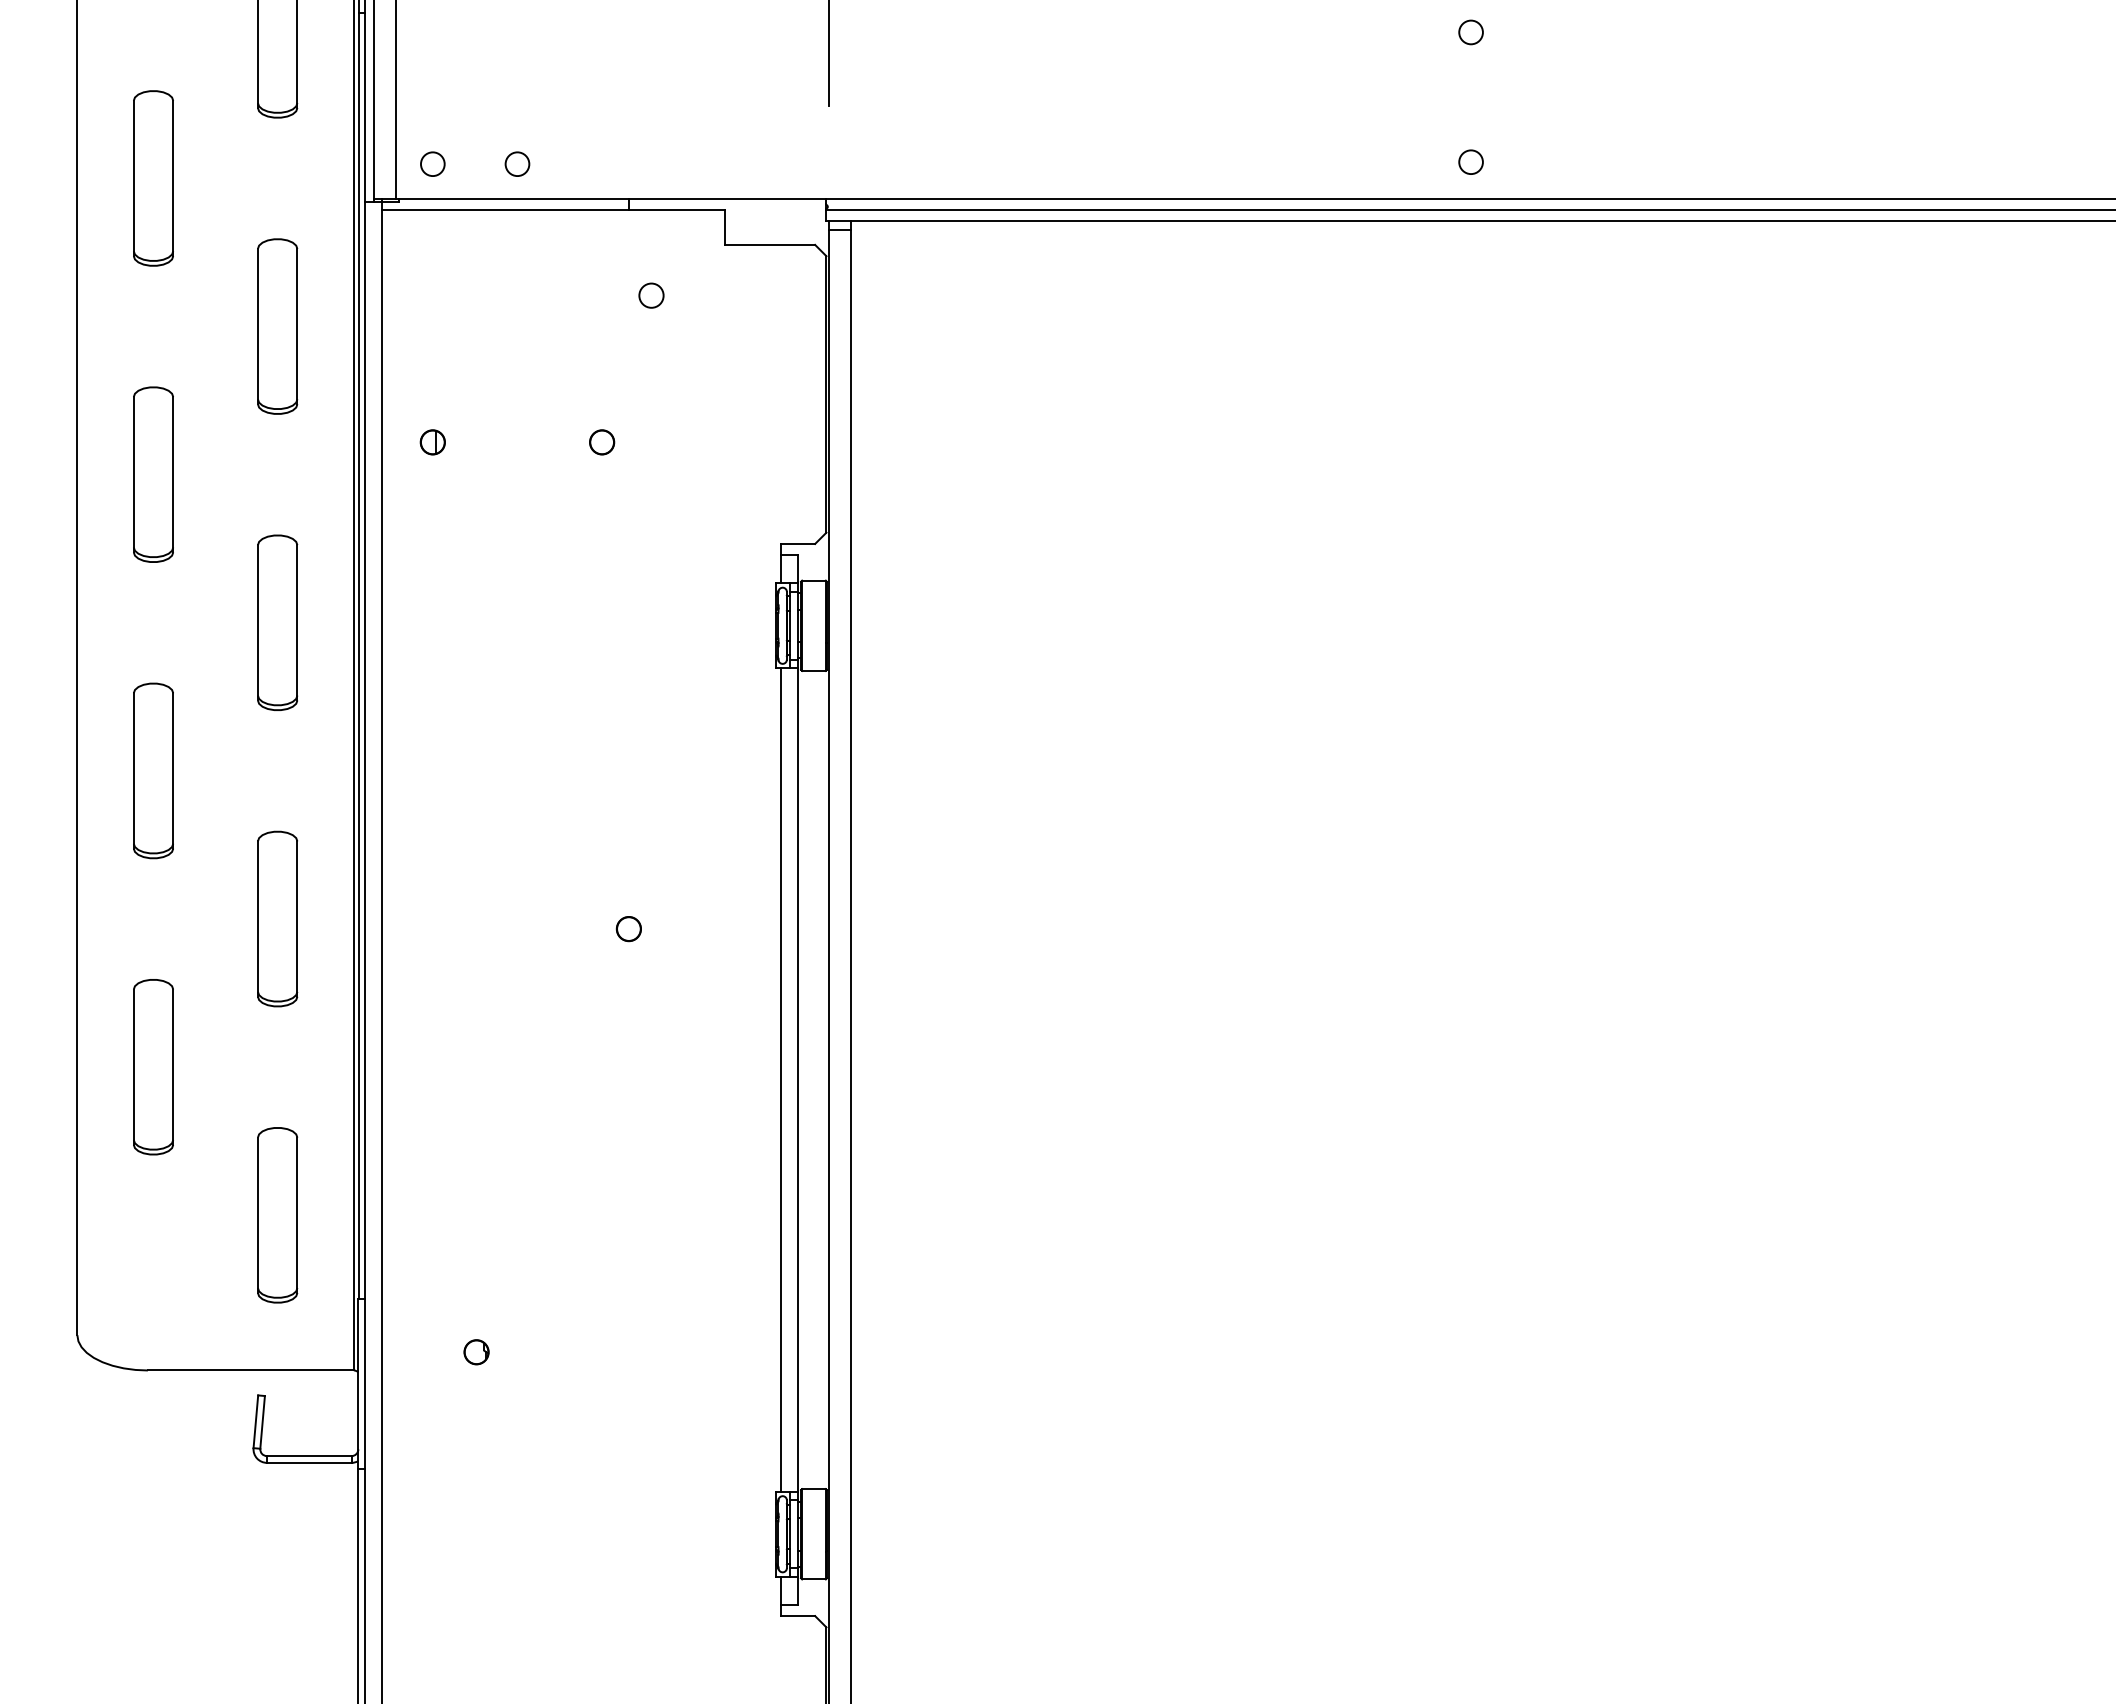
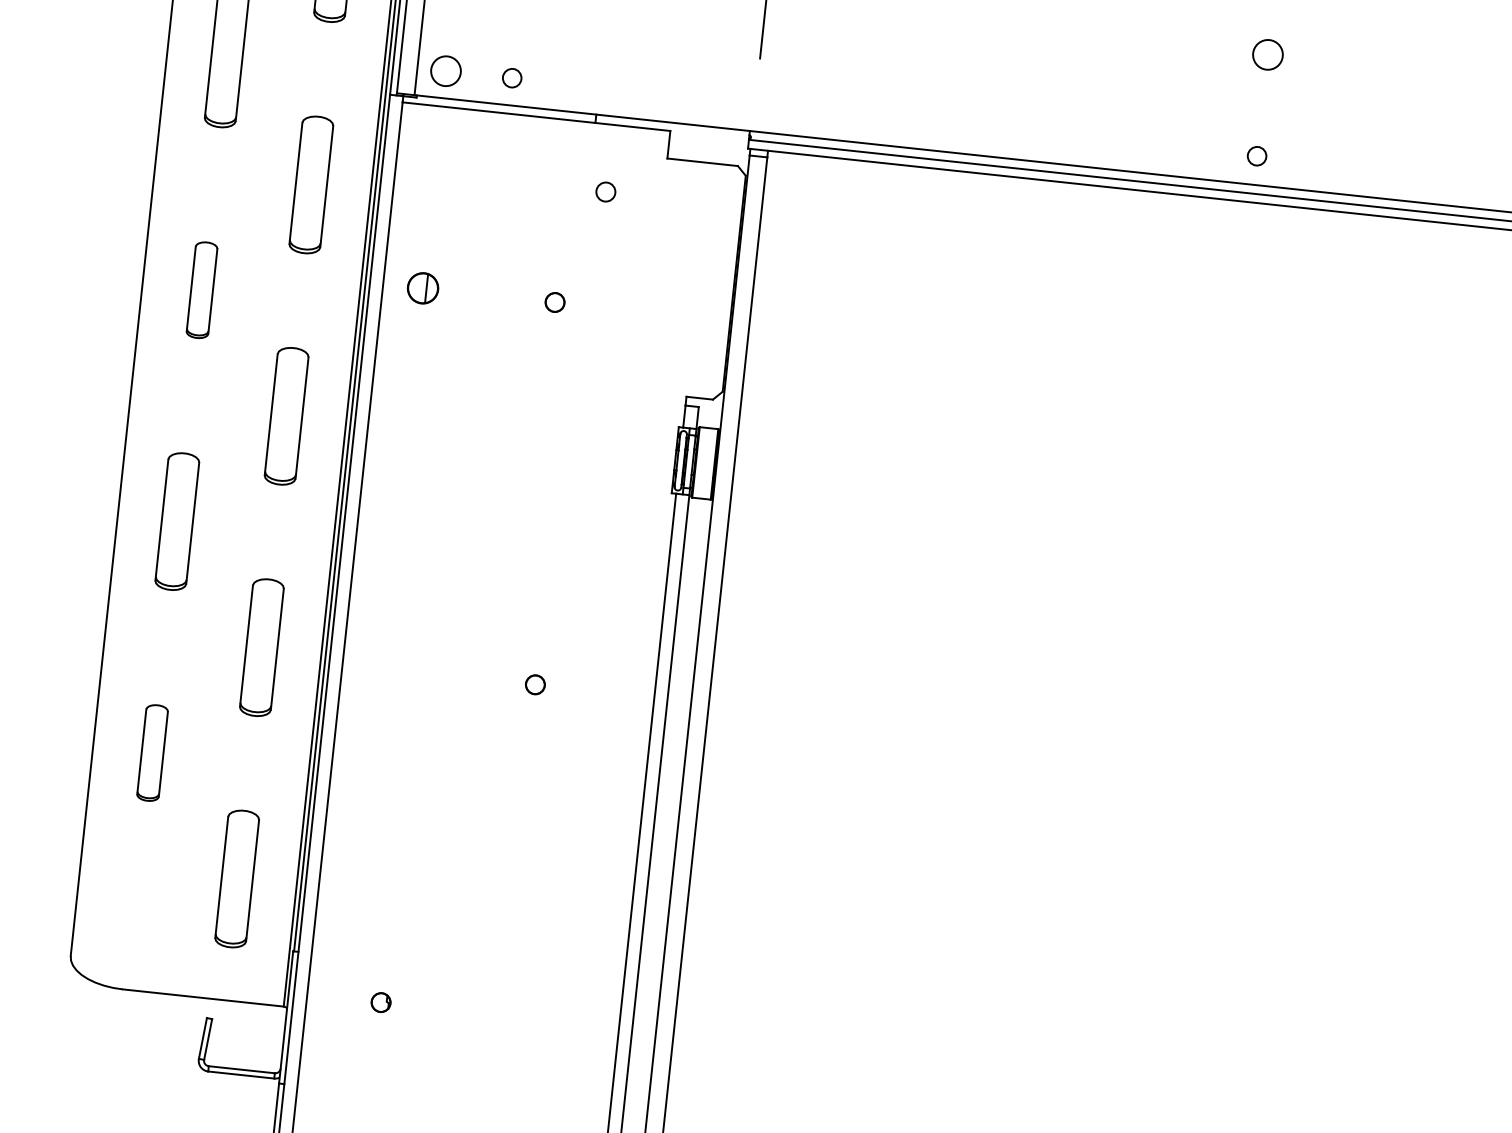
circle: (1470, 32) -> (1267, 54), size x1.6
circle: (432, 163) -> (445, 70), size x1.6
part: (432, 442) -> (422, 288), size x1.6
part: (153, 474) -> (202, 290), size x0.7
part: (153, 1067) -> (152, 753), size x0.7

